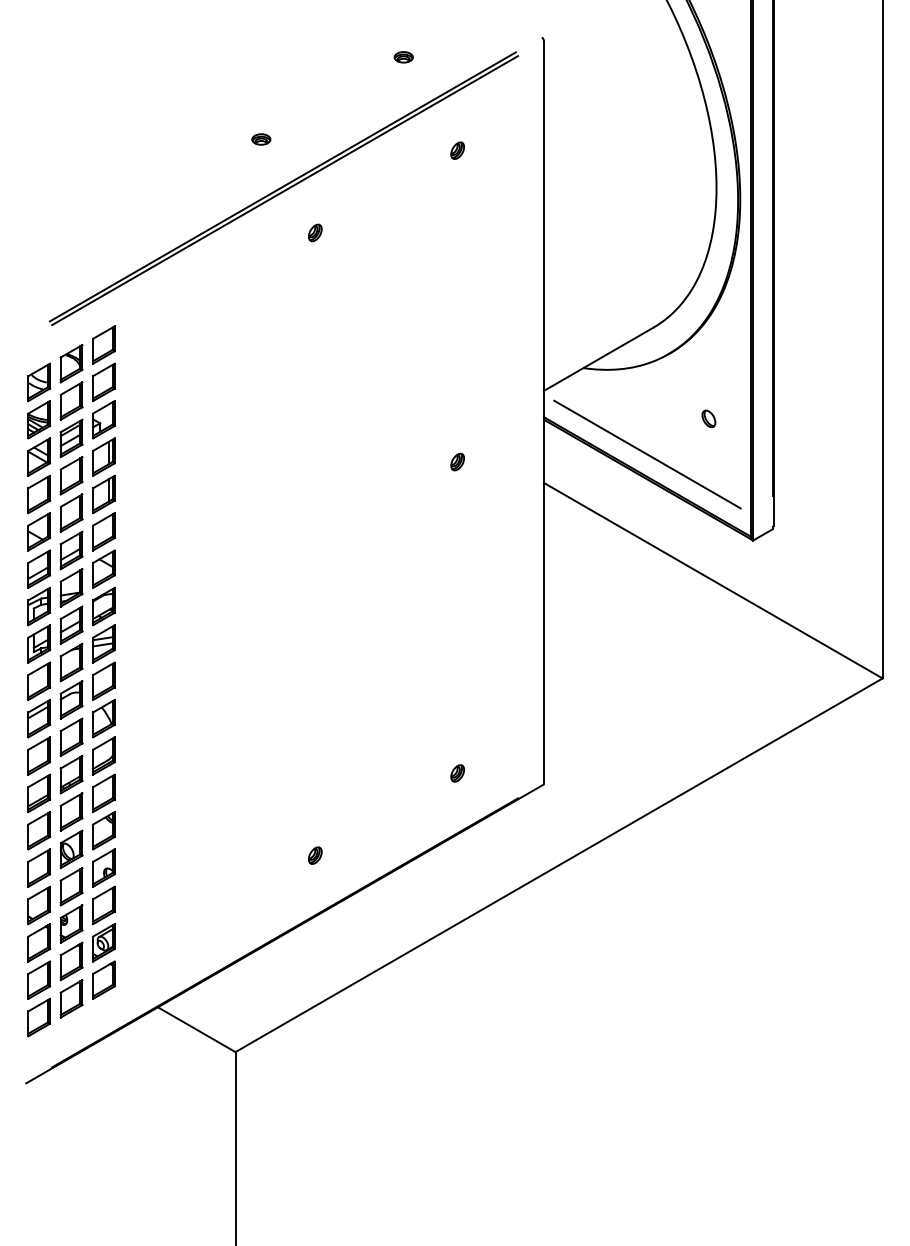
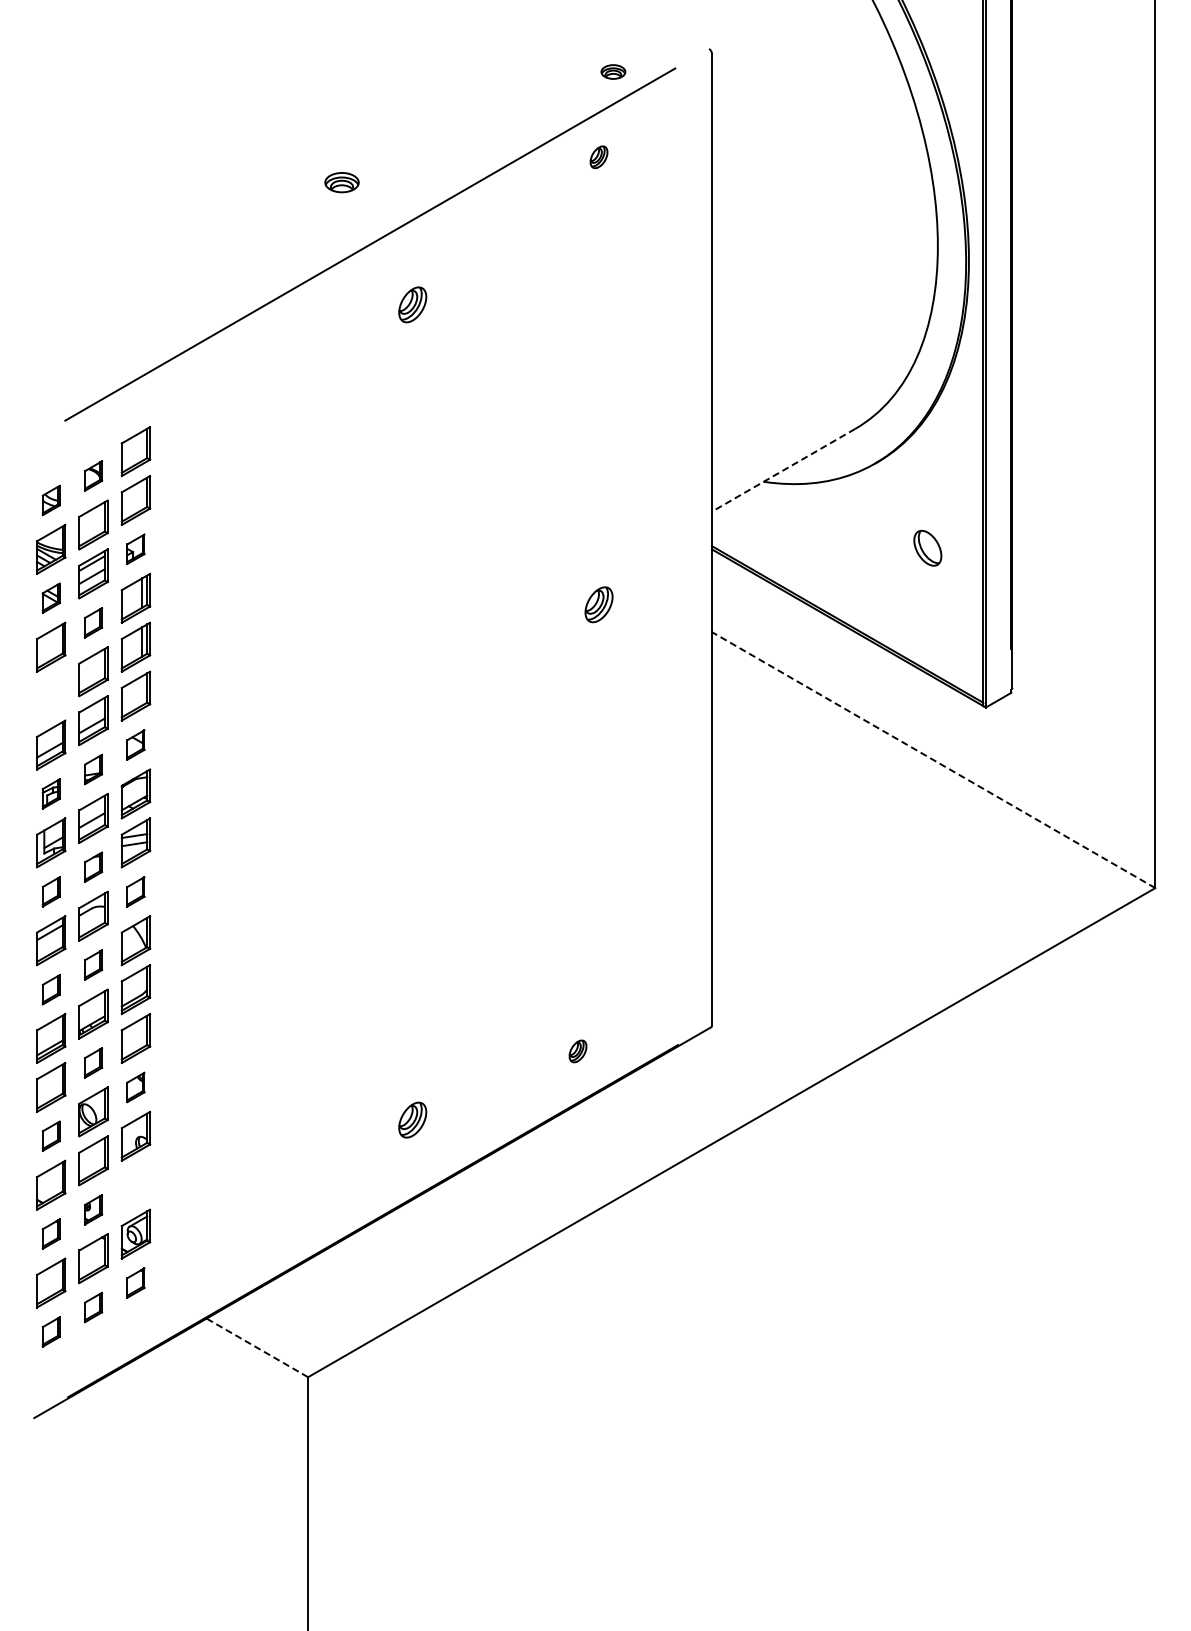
part: (403, 56) -> (613, 71), moved
part: (260, 139) -> (341, 182), size x1.4
part: (457, 150) -> (598, 157), moved
line: (285, 190) -> (373, 249), removed
part: (315, 232) -> (412, 304), size x1.6
line: (598, 359) -> (783, 470), solid -> dashed
part: (71, 363) -> (93, 475), size x0.6
part: (39, 382) -> (51, 500), size x0.6
part: (103, 419) -> (135, 548), size x0.6
part: (708, 419) -> (927, 548), size x1.6
line: (647, 454) -> (847, 594), removed
part: (39, 456) -> (51, 597), size x0.6
part: (457, 461) -> (598, 604), size x1.6
part: (71, 475) -> (93, 622), size x0.6
part: (39, 531) -> (51, 695), removed
part: (103, 568) -> (135, 744), size x0.6
line: (713, 580) -> (933, 760), solid -> dashed
part: (71, 587) -> (93, 769), size x0.6
part: (39, 606) -> (51, 793), size x0.6
part: (71, 661) -> (93, 866), size x0.6
part: (39, 681) -> (51, 891), size x0.6
part: (103, 681) -> (135, 891), size x0.6
part: (71, 736) -> (93, 964), size x0.6
part: (39, 755) -> (51, 989), size x0.6
part: (457, 773) -> (577, 1051), moved
part: (71, 811) -> (93, 1062), size x0.6
part: (103, 830) -> (135, 1087), size x0.6
part: (315, 855) -> (412, 1119), size x1.6
part: (39, 867) -> (51, 1135), size x0.6
part: (103, 904) -> (135, 1184), removed
part: (71, 923) -> (93, 1209), size x0.6
part: (39, 942) -> (51, 1233), size x0.6
part: (103, 979) -> (135, 1282), size x0.6
part: (71, 998) -> (93, 1307), size x0.6
part: (39, 1017) -> (51, 1331), size x0.6
line: (196, 1029) -> (257, 1347), solid -> dashed

